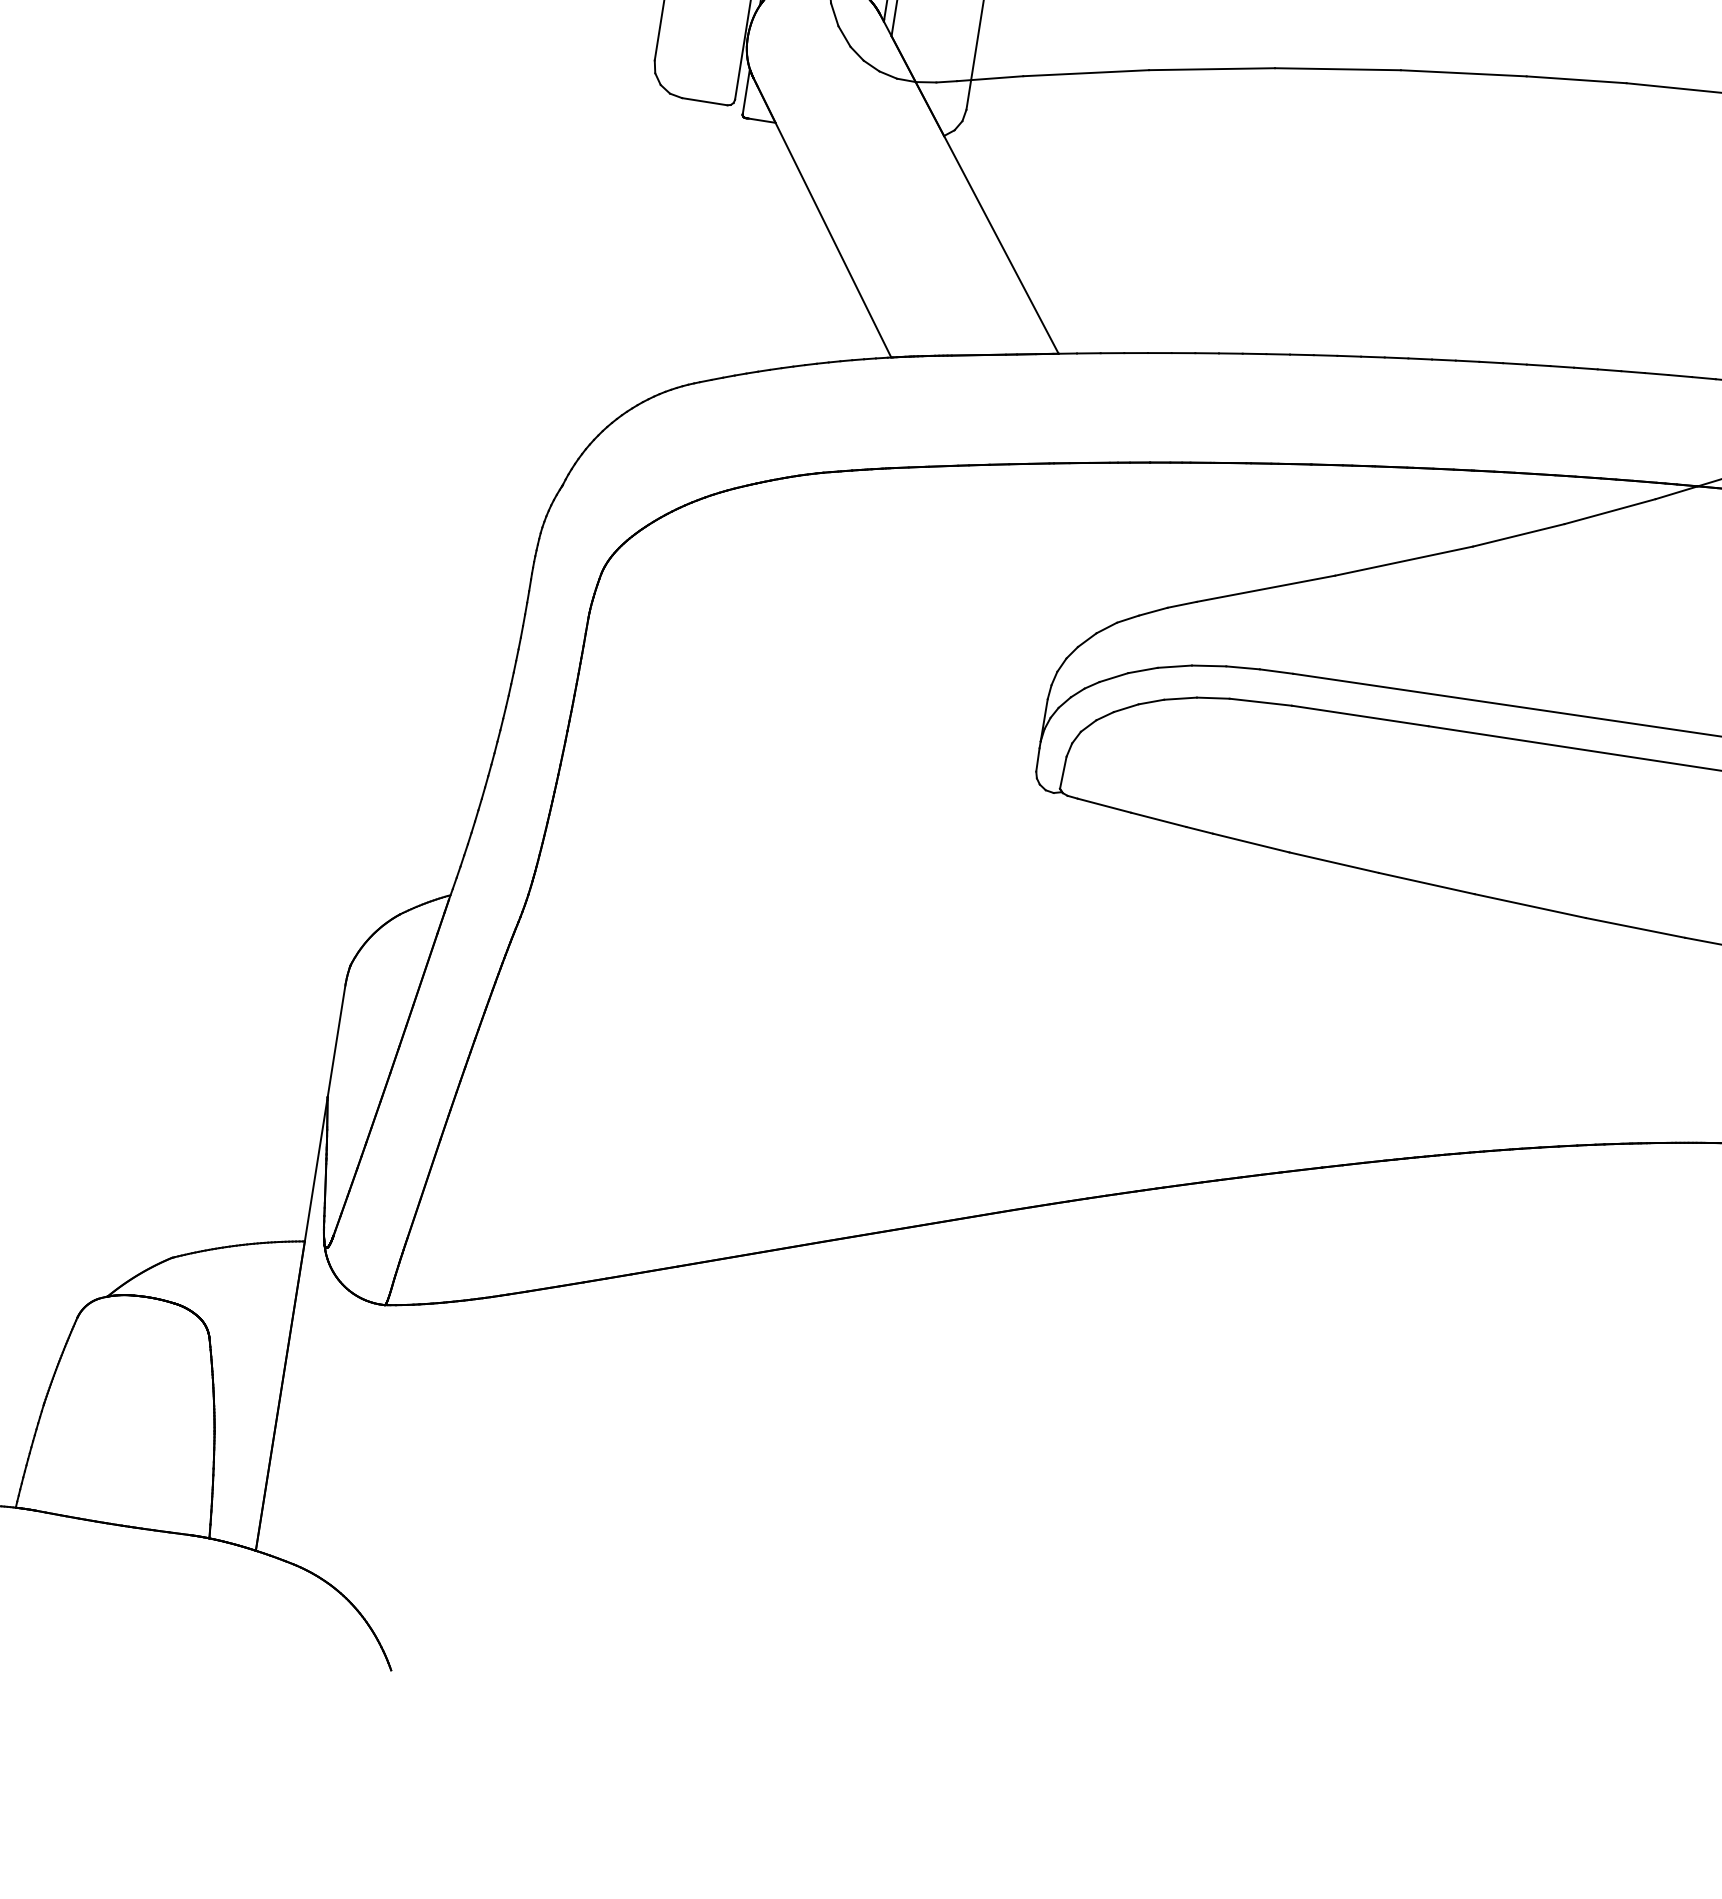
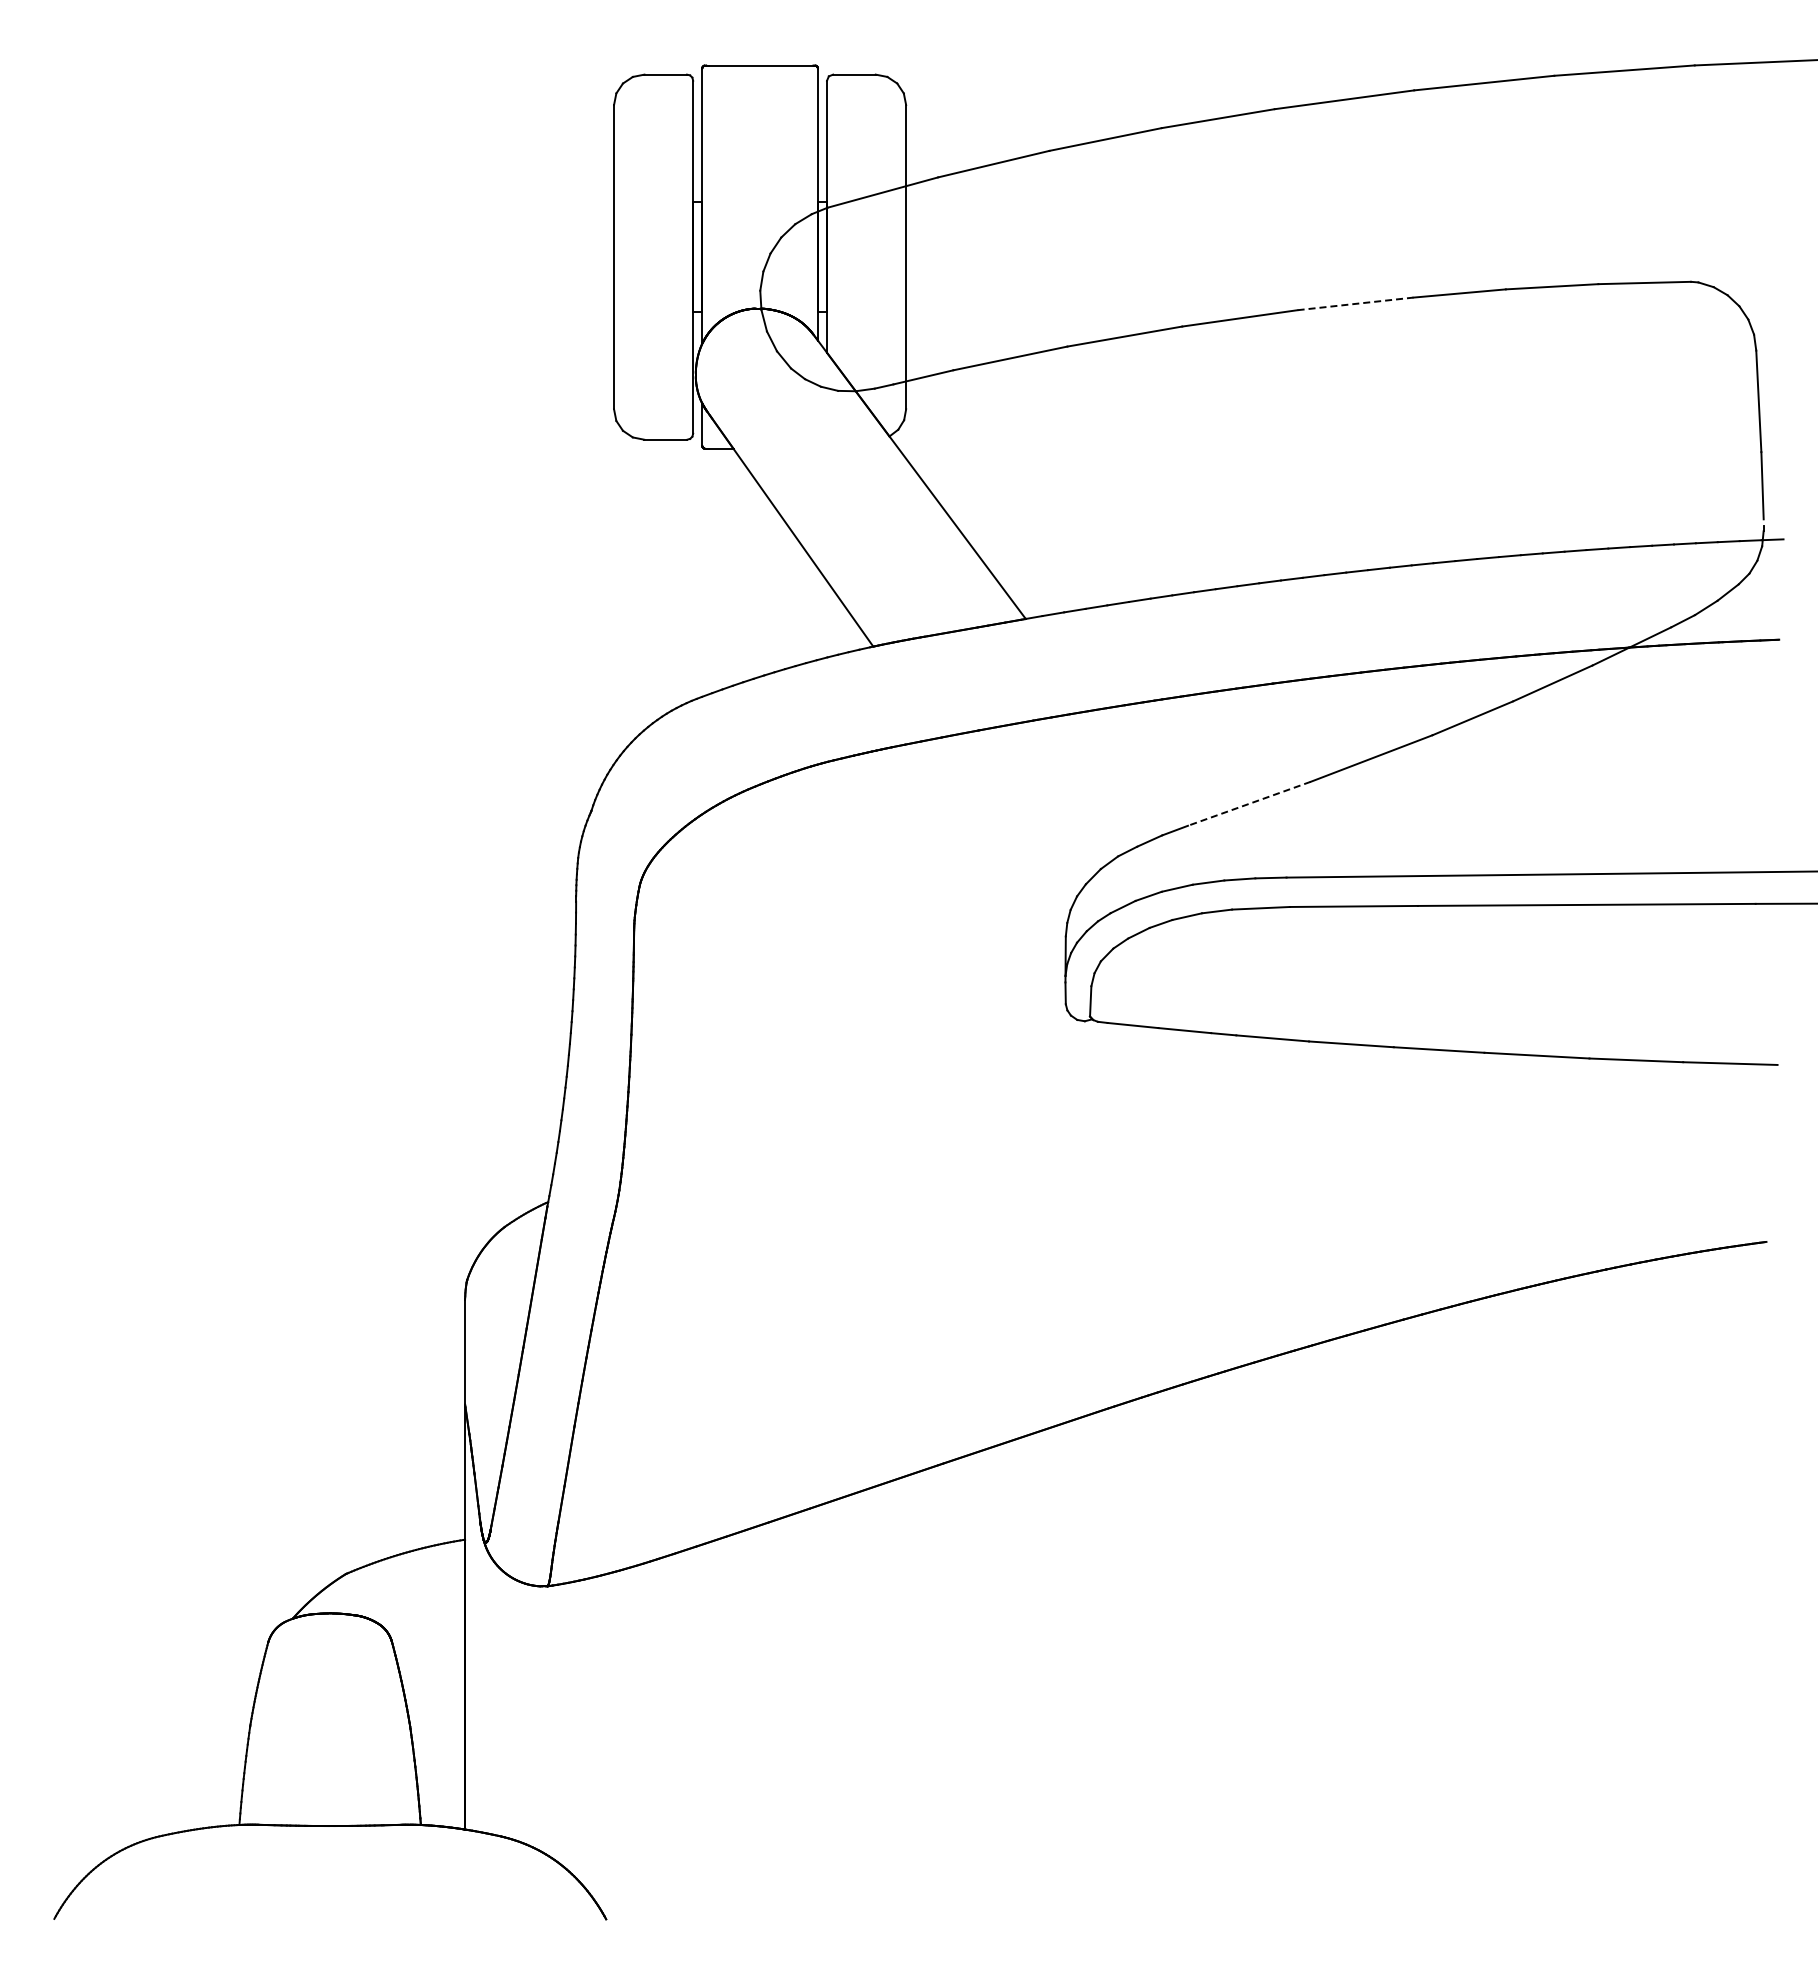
line: (1464, 73) -> (1356, 303), solid -> dashed
line: (1265, 588) -> (1248, 803), solid -> dashed

